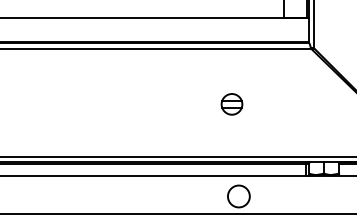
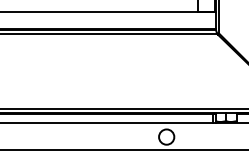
part: (231, 103) -> (161, 72), removed

